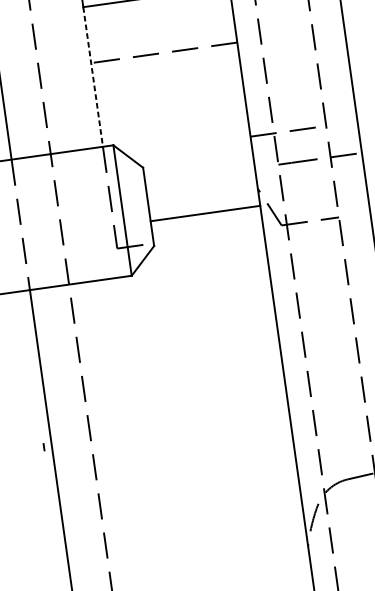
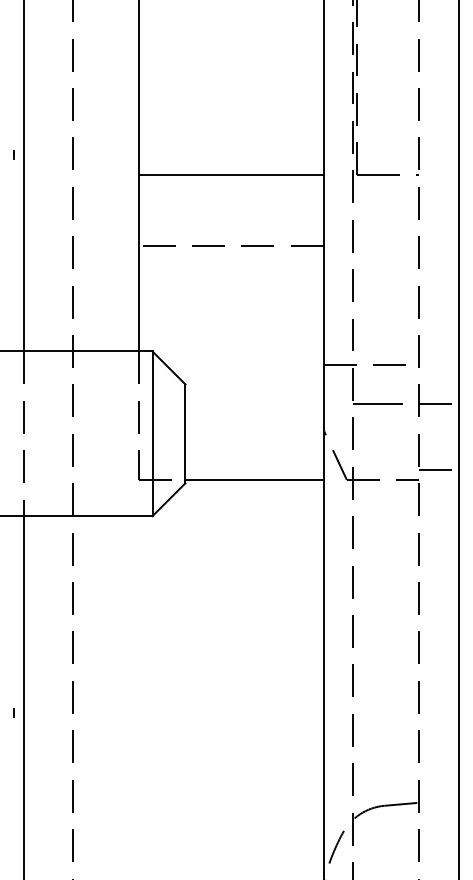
line: (93, 77) -> (139, 263), dashed -> solid
line: (353, 207) -> (438, 470), added
line: (205, 213) -> (254, 479), moved

